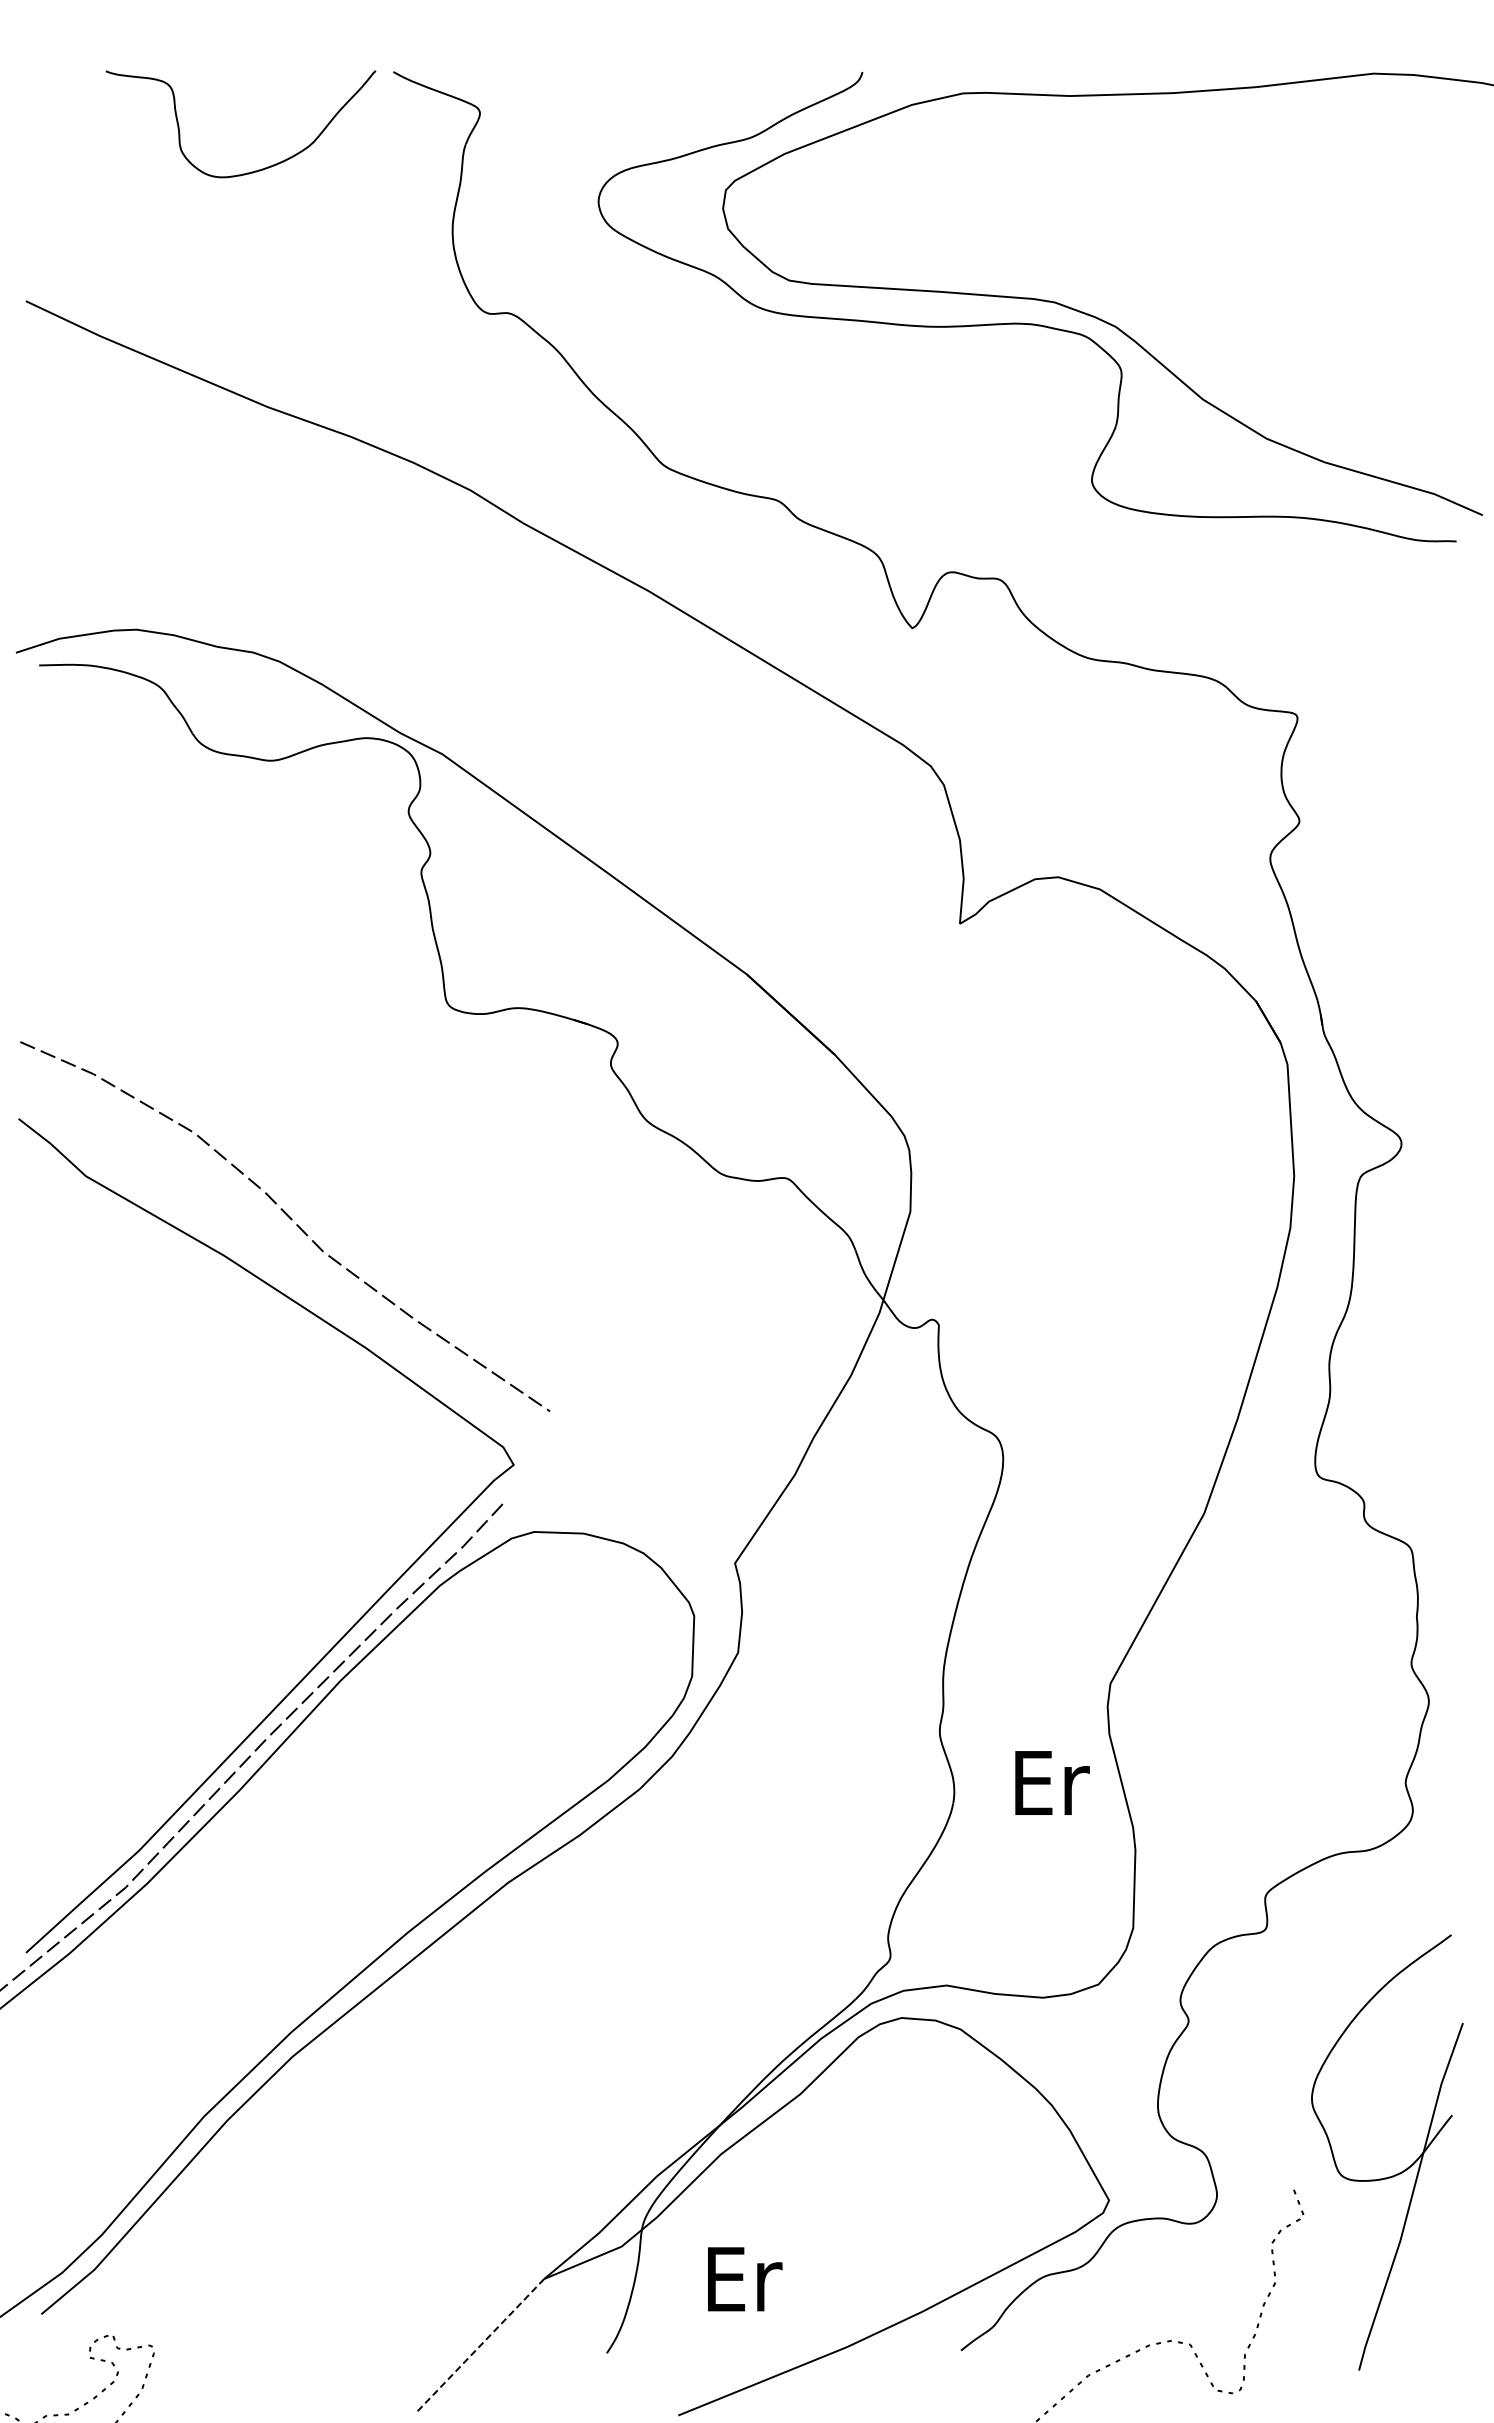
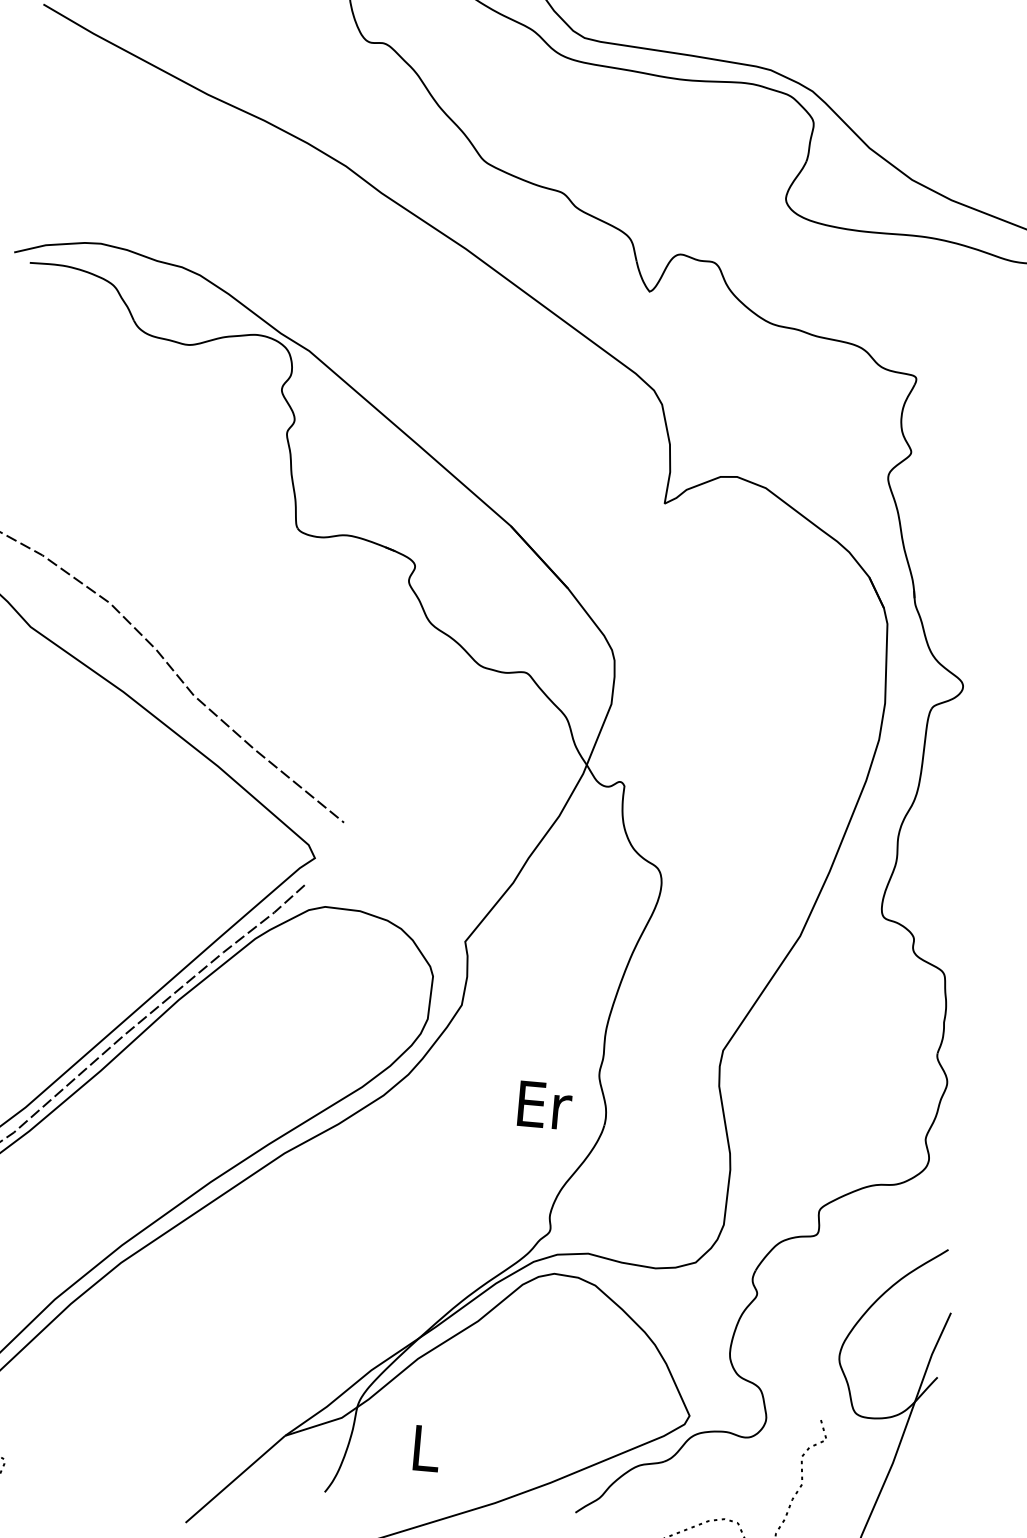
text: (1052, 1782) -> (545, 1105), moved
text: (745, 2279) -> (427, 1448), Er -> L
line: (479, 2346) -> (235, 1479), dashed -> solid

